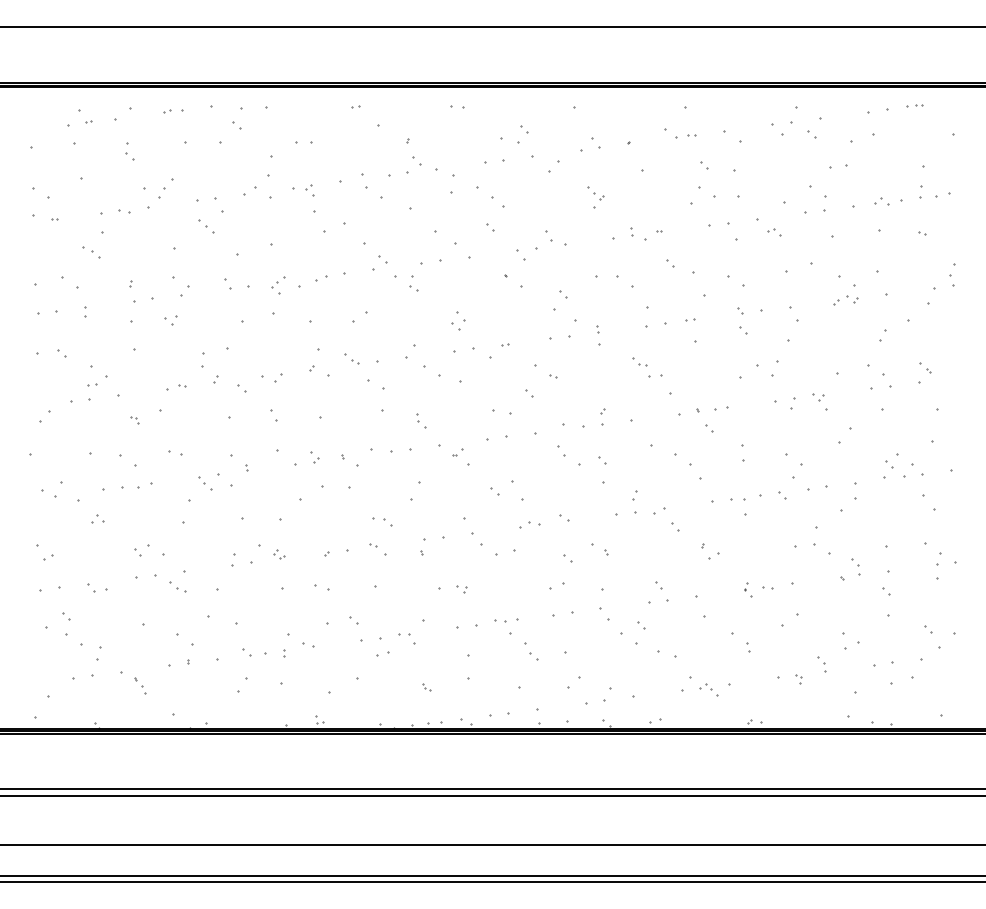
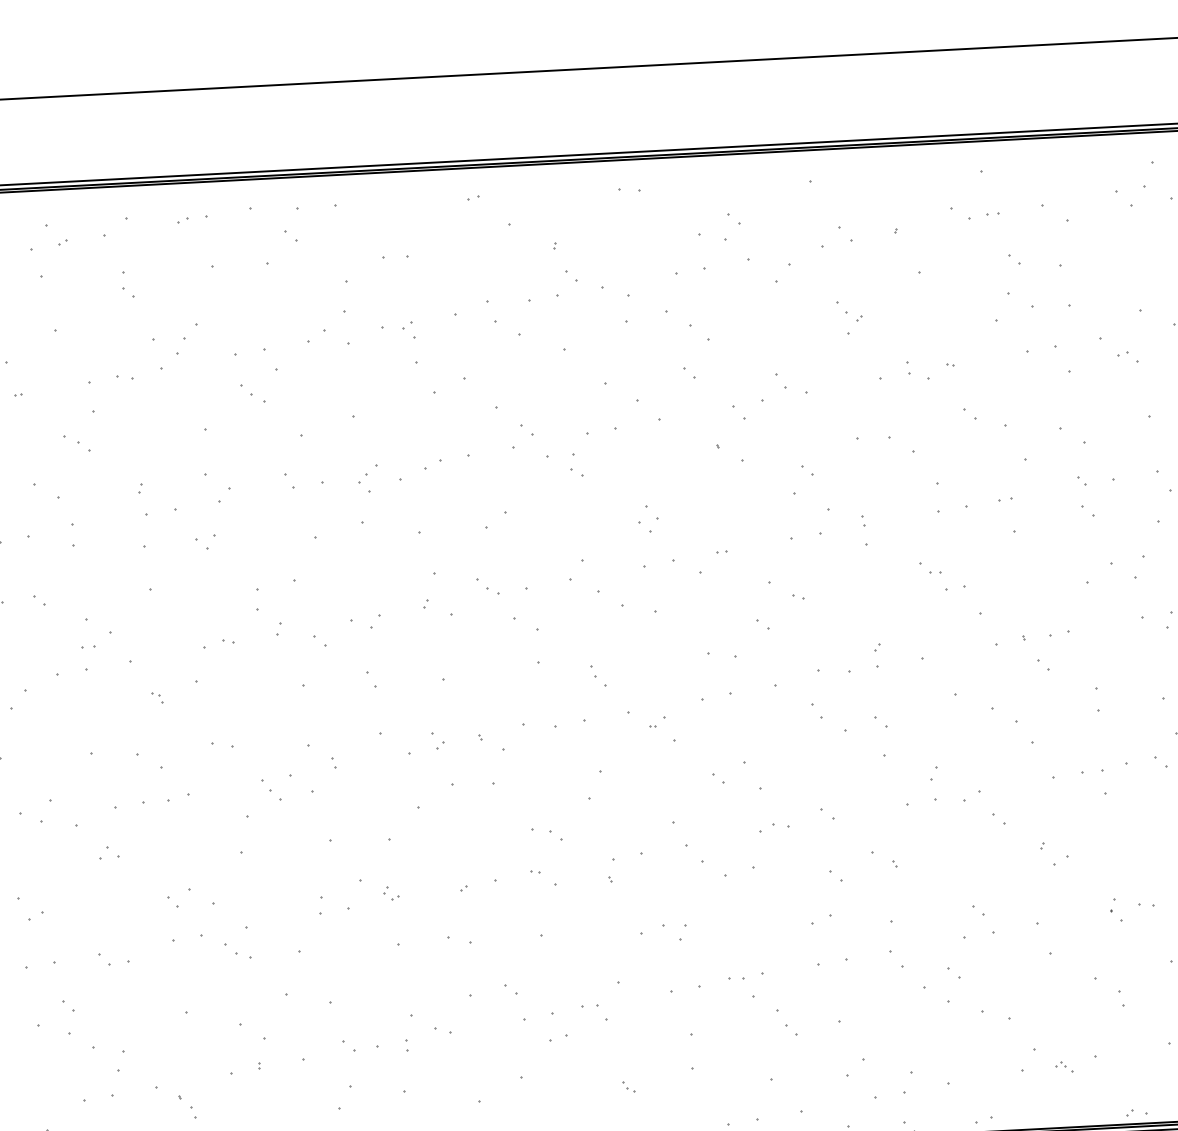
part: (85, 311) -> (73, 534), size x1.6
part: (461, 589) -> (674, 932), size x1.6
part: (708, 689) -> (1063, 1066), size x0.6

